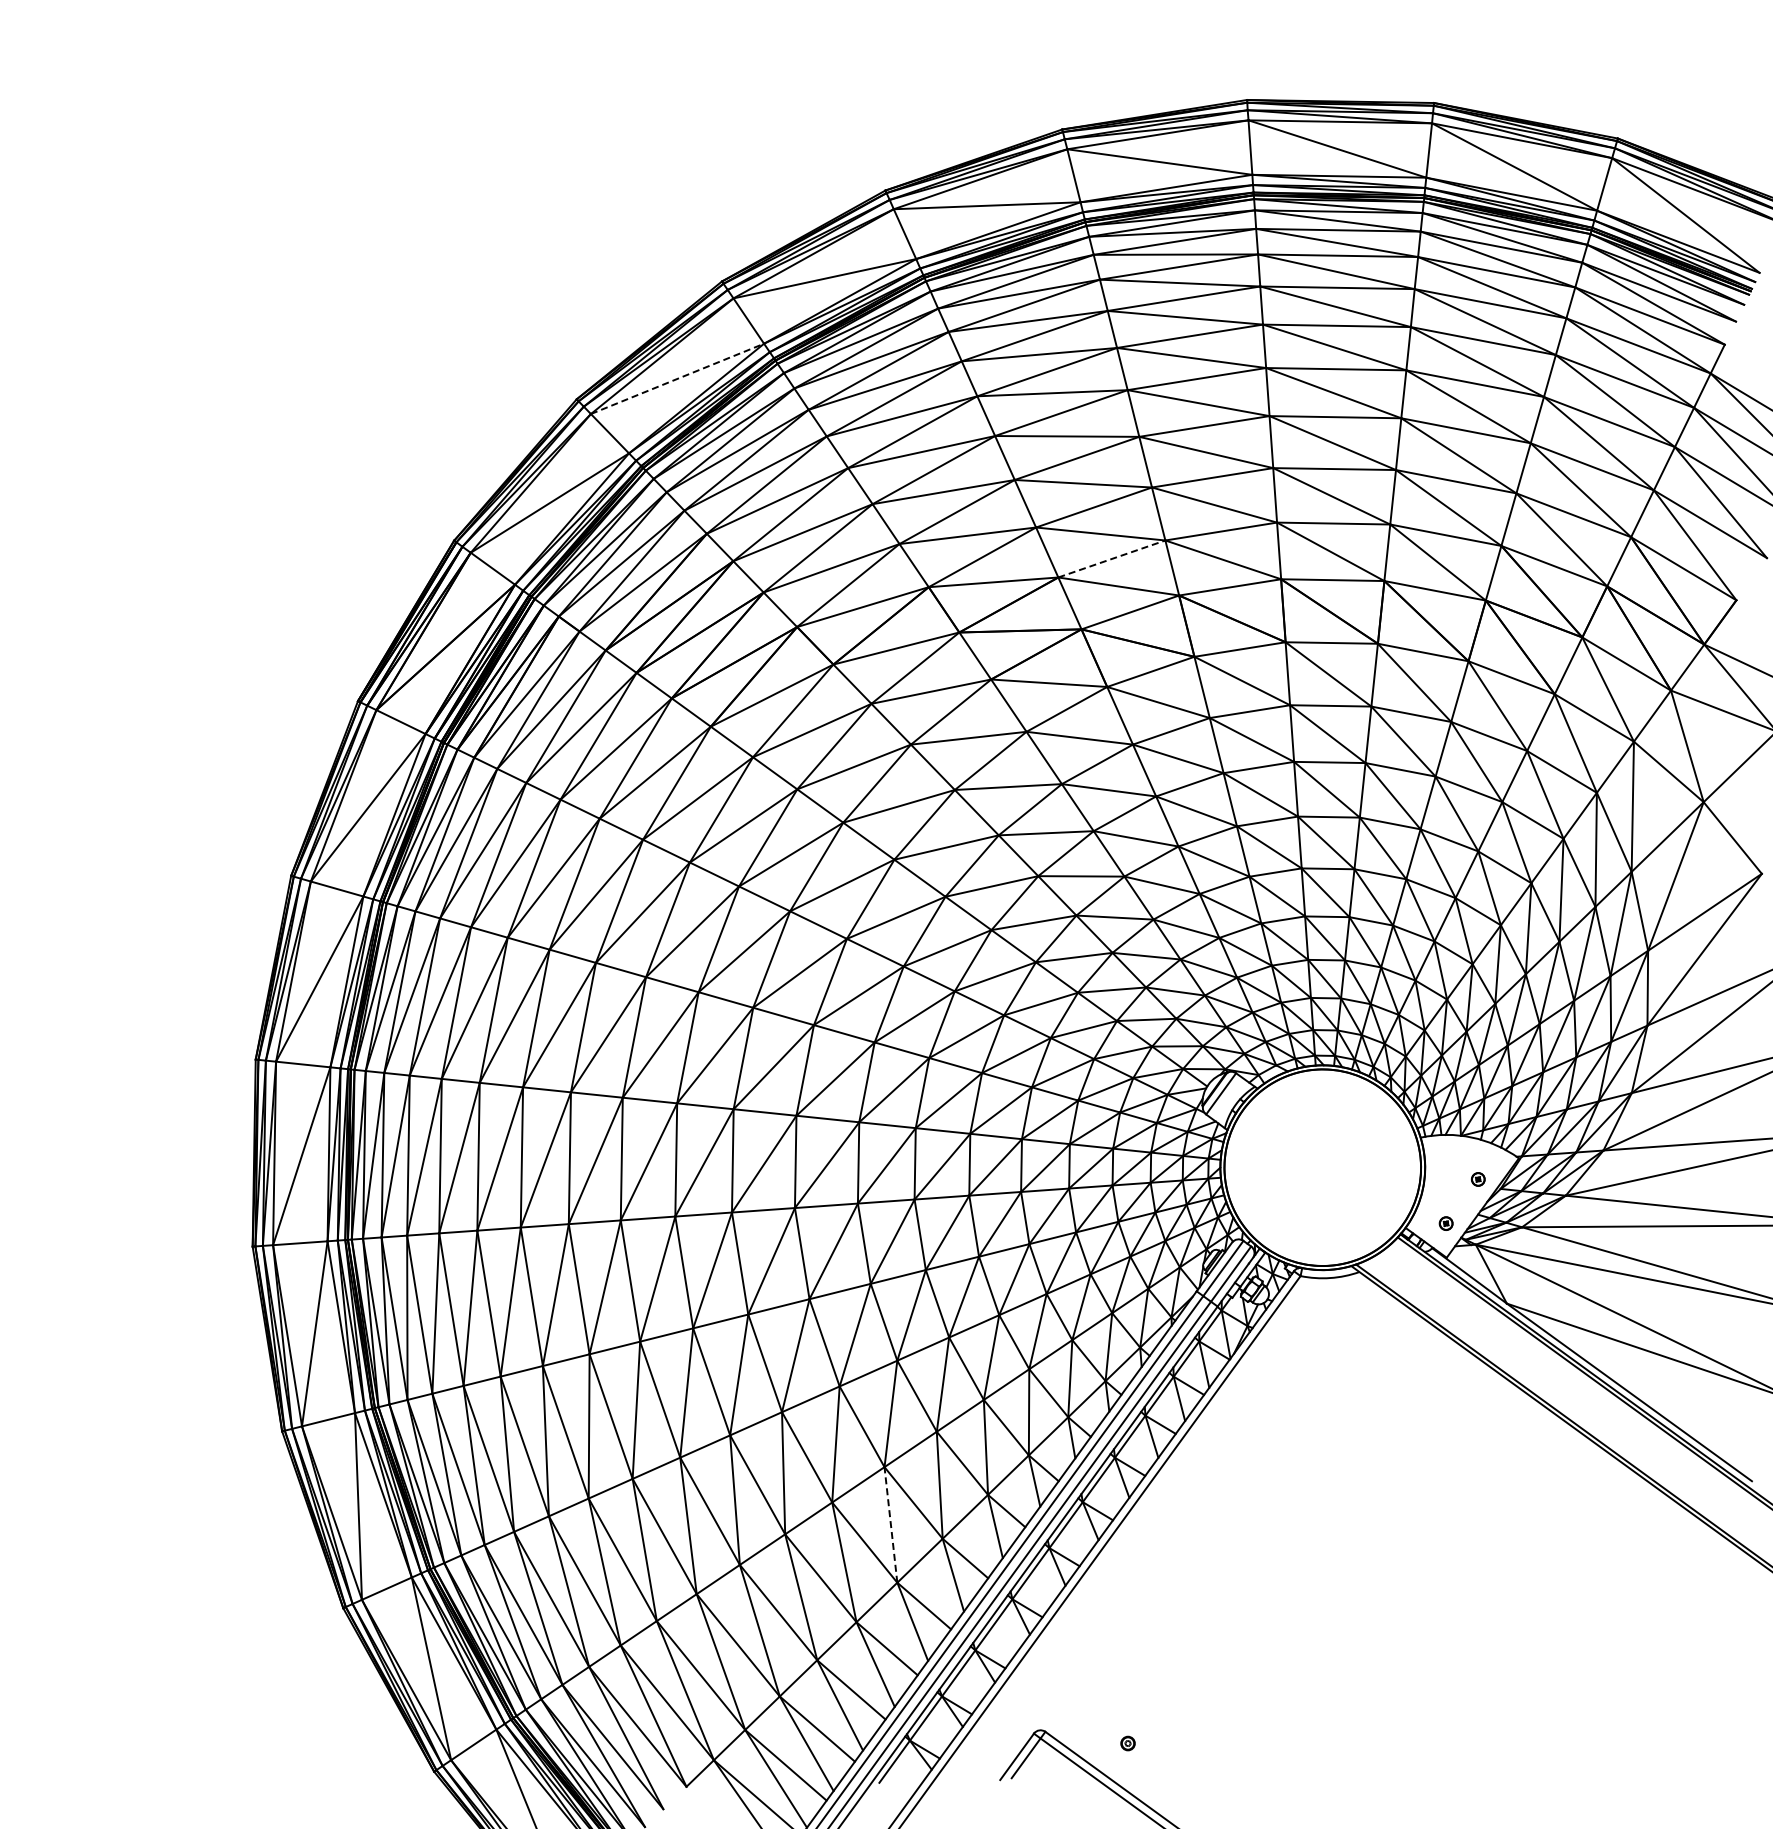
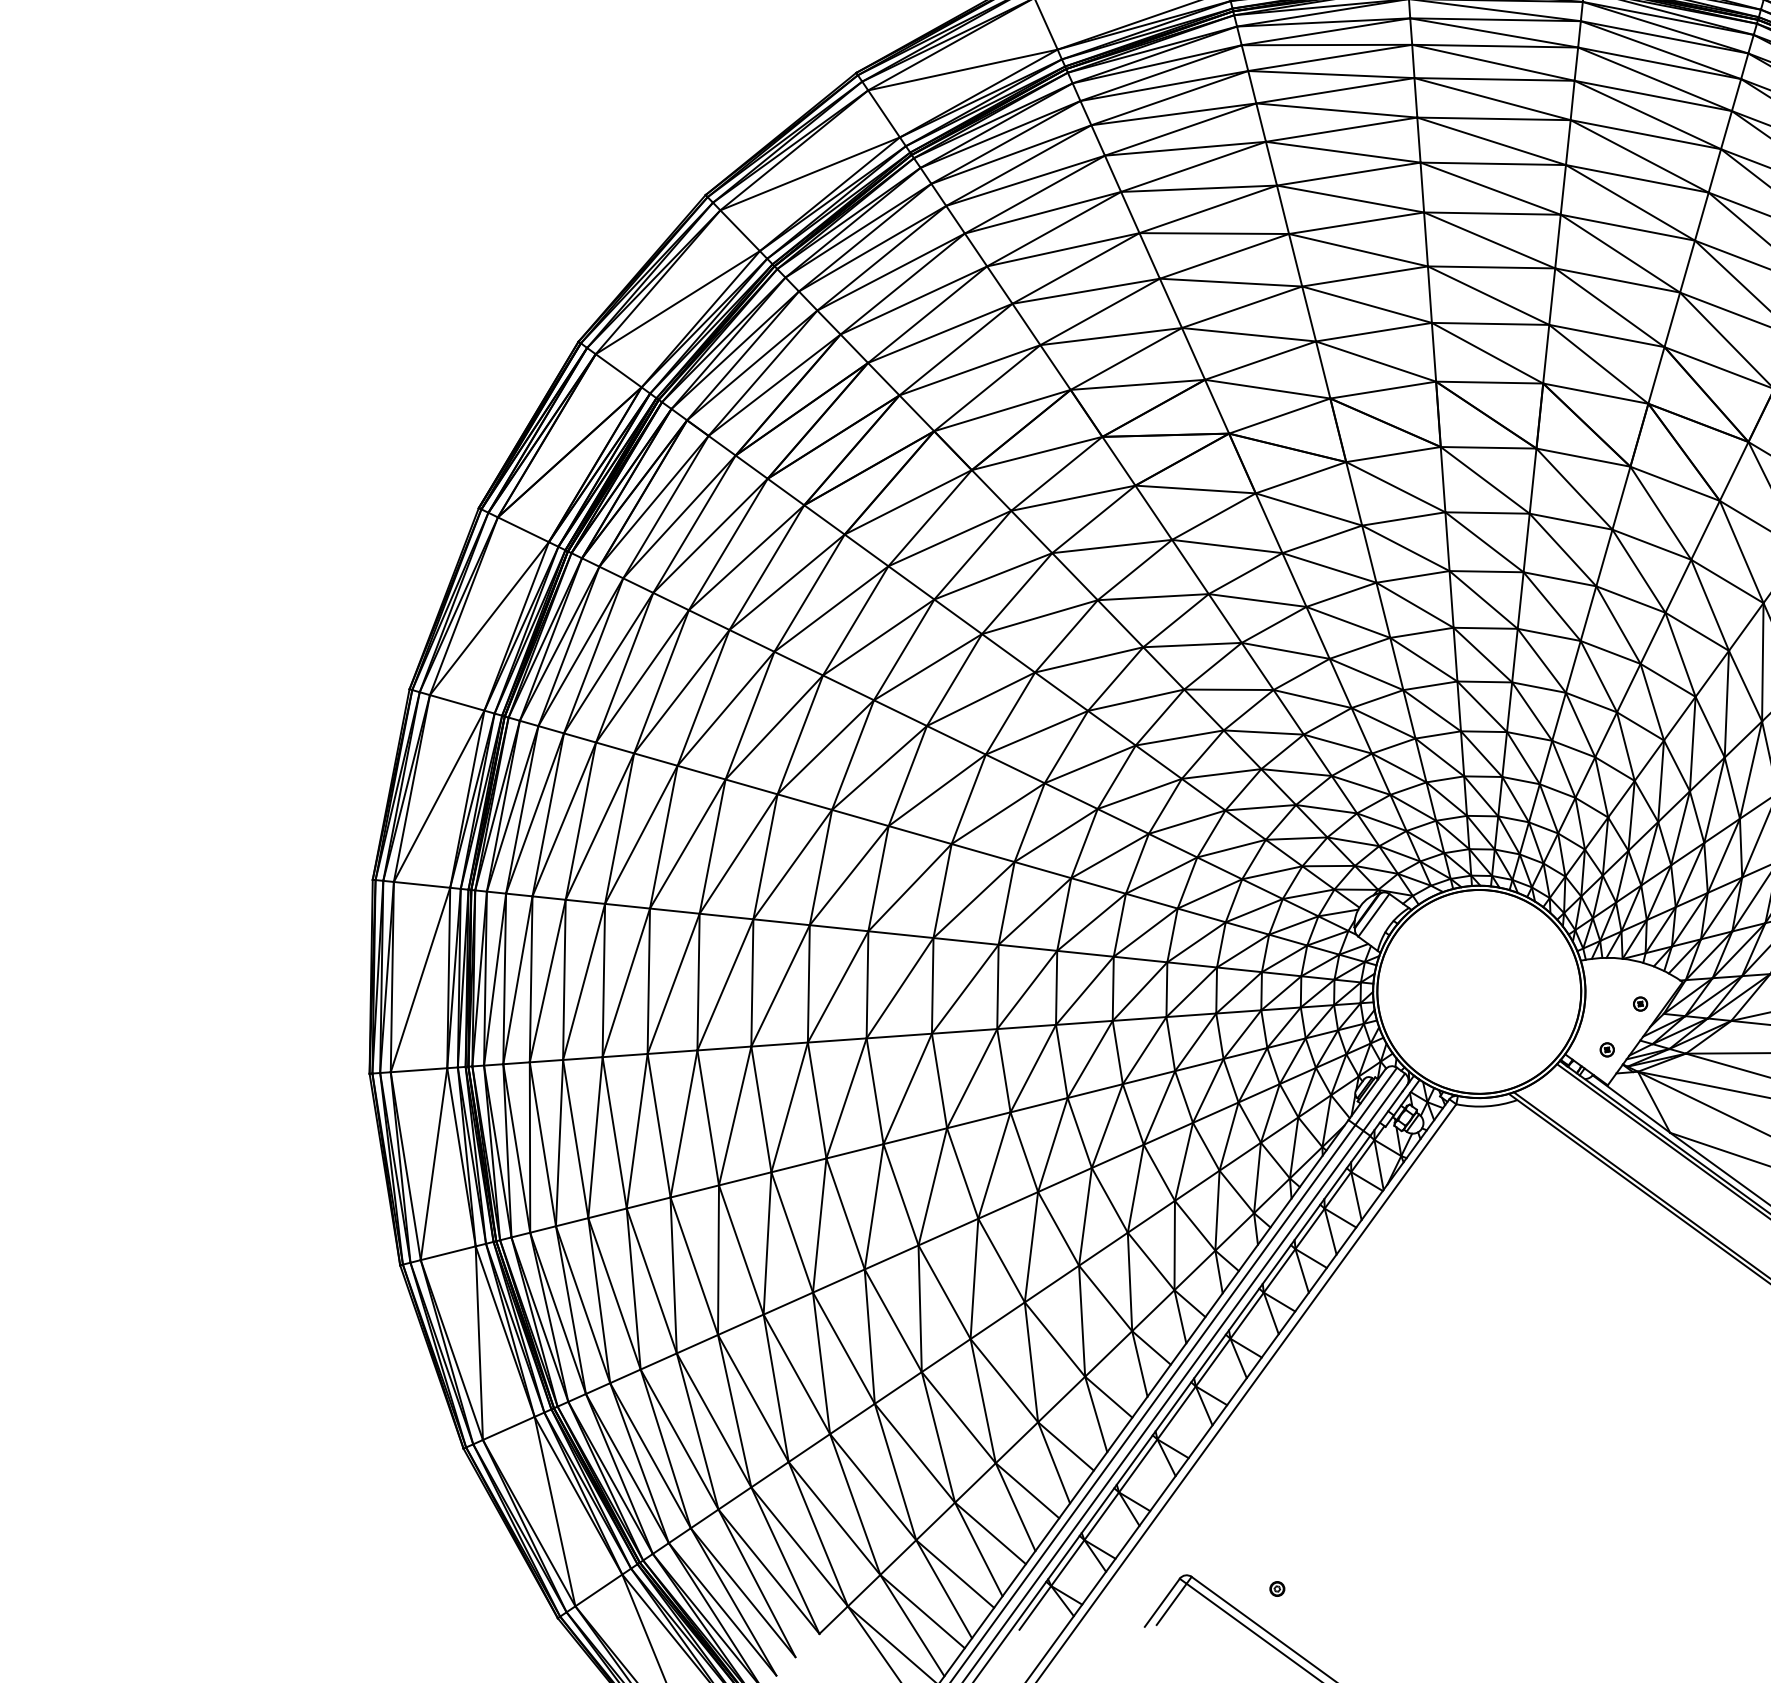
line: (677, 378) -> (810, 173), dashed -> solid
line: (1111, 558) -> (1260, 360), dashed -> solid
line: (890, 1524) -> (1031, 1361), dashed -> solid

